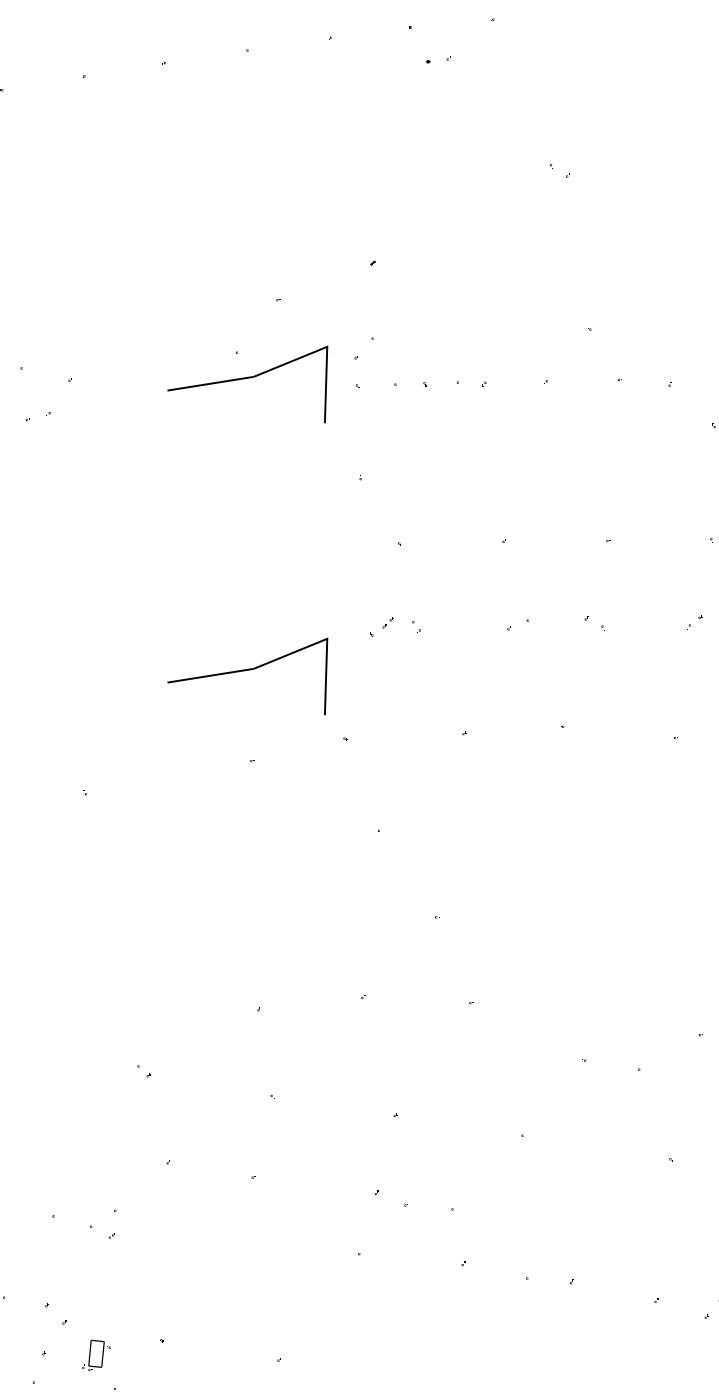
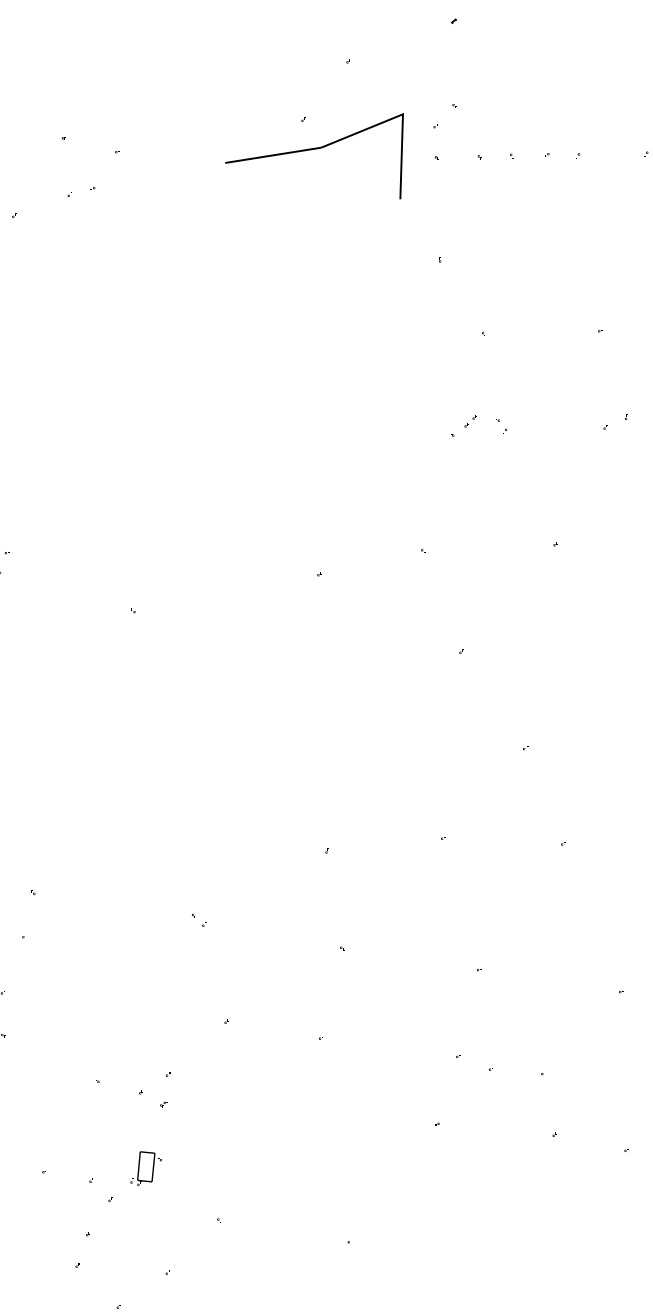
part: (247, 676) -> (314, 481), removed
part: (96, 1355) -> (146, 1168), moved

